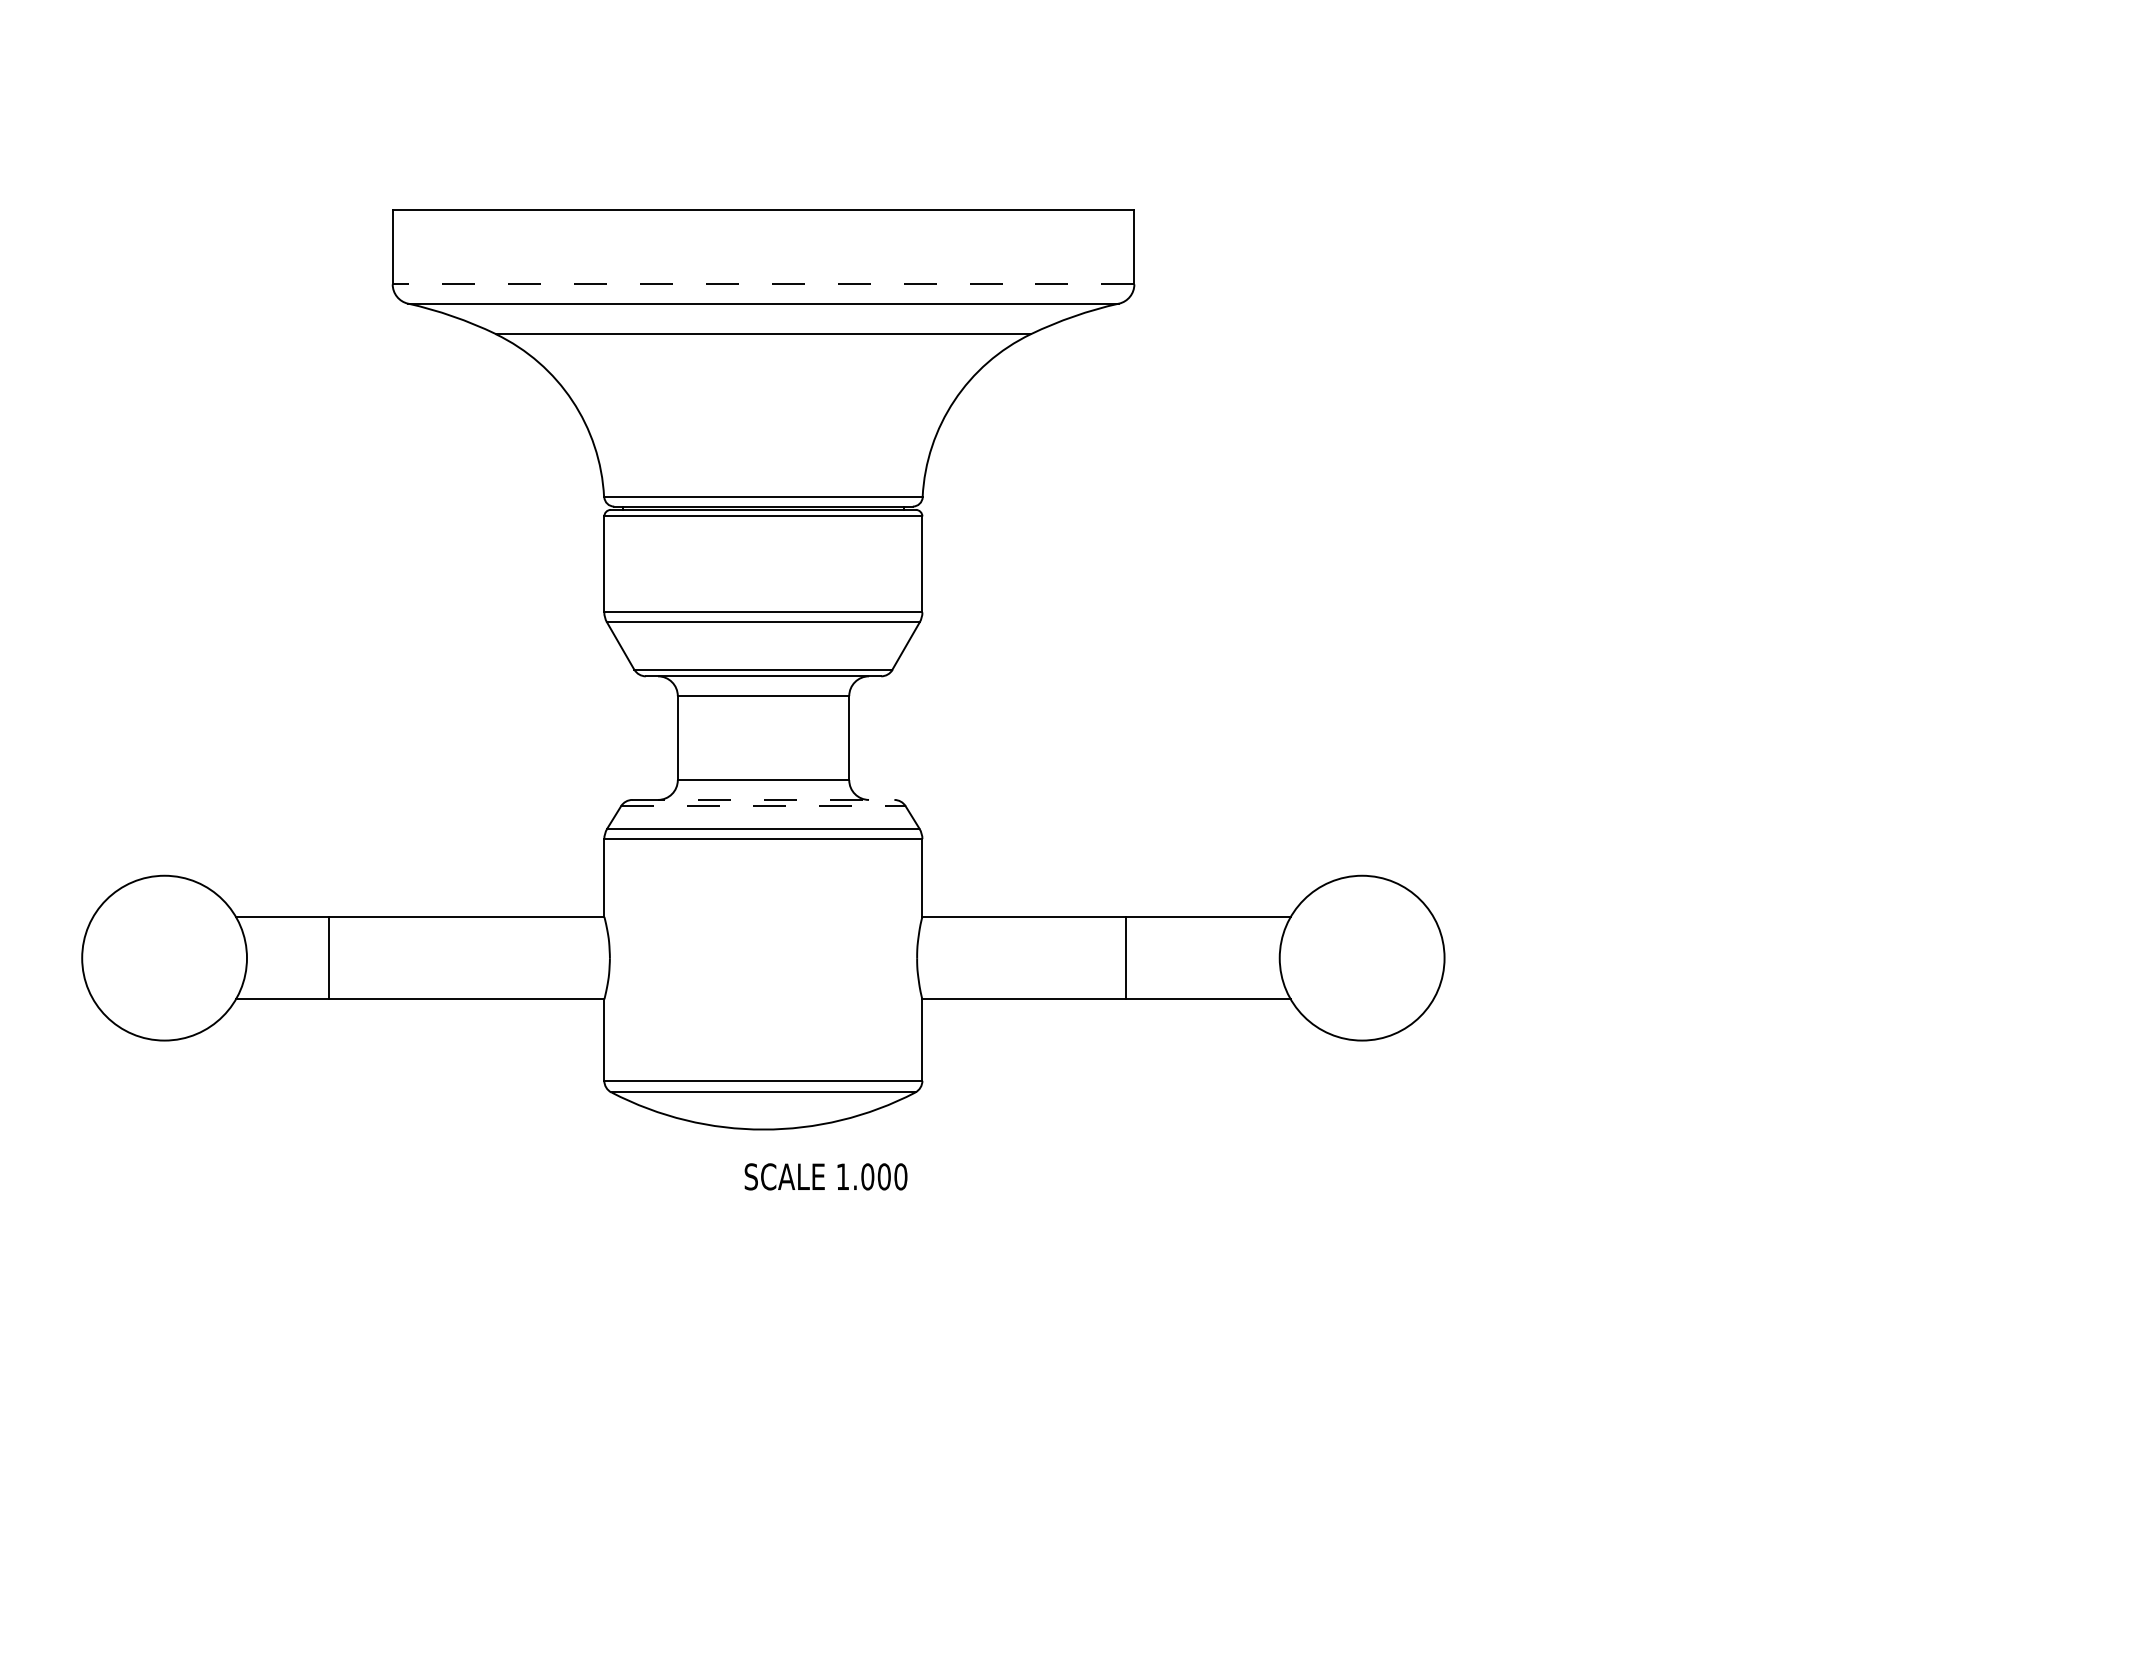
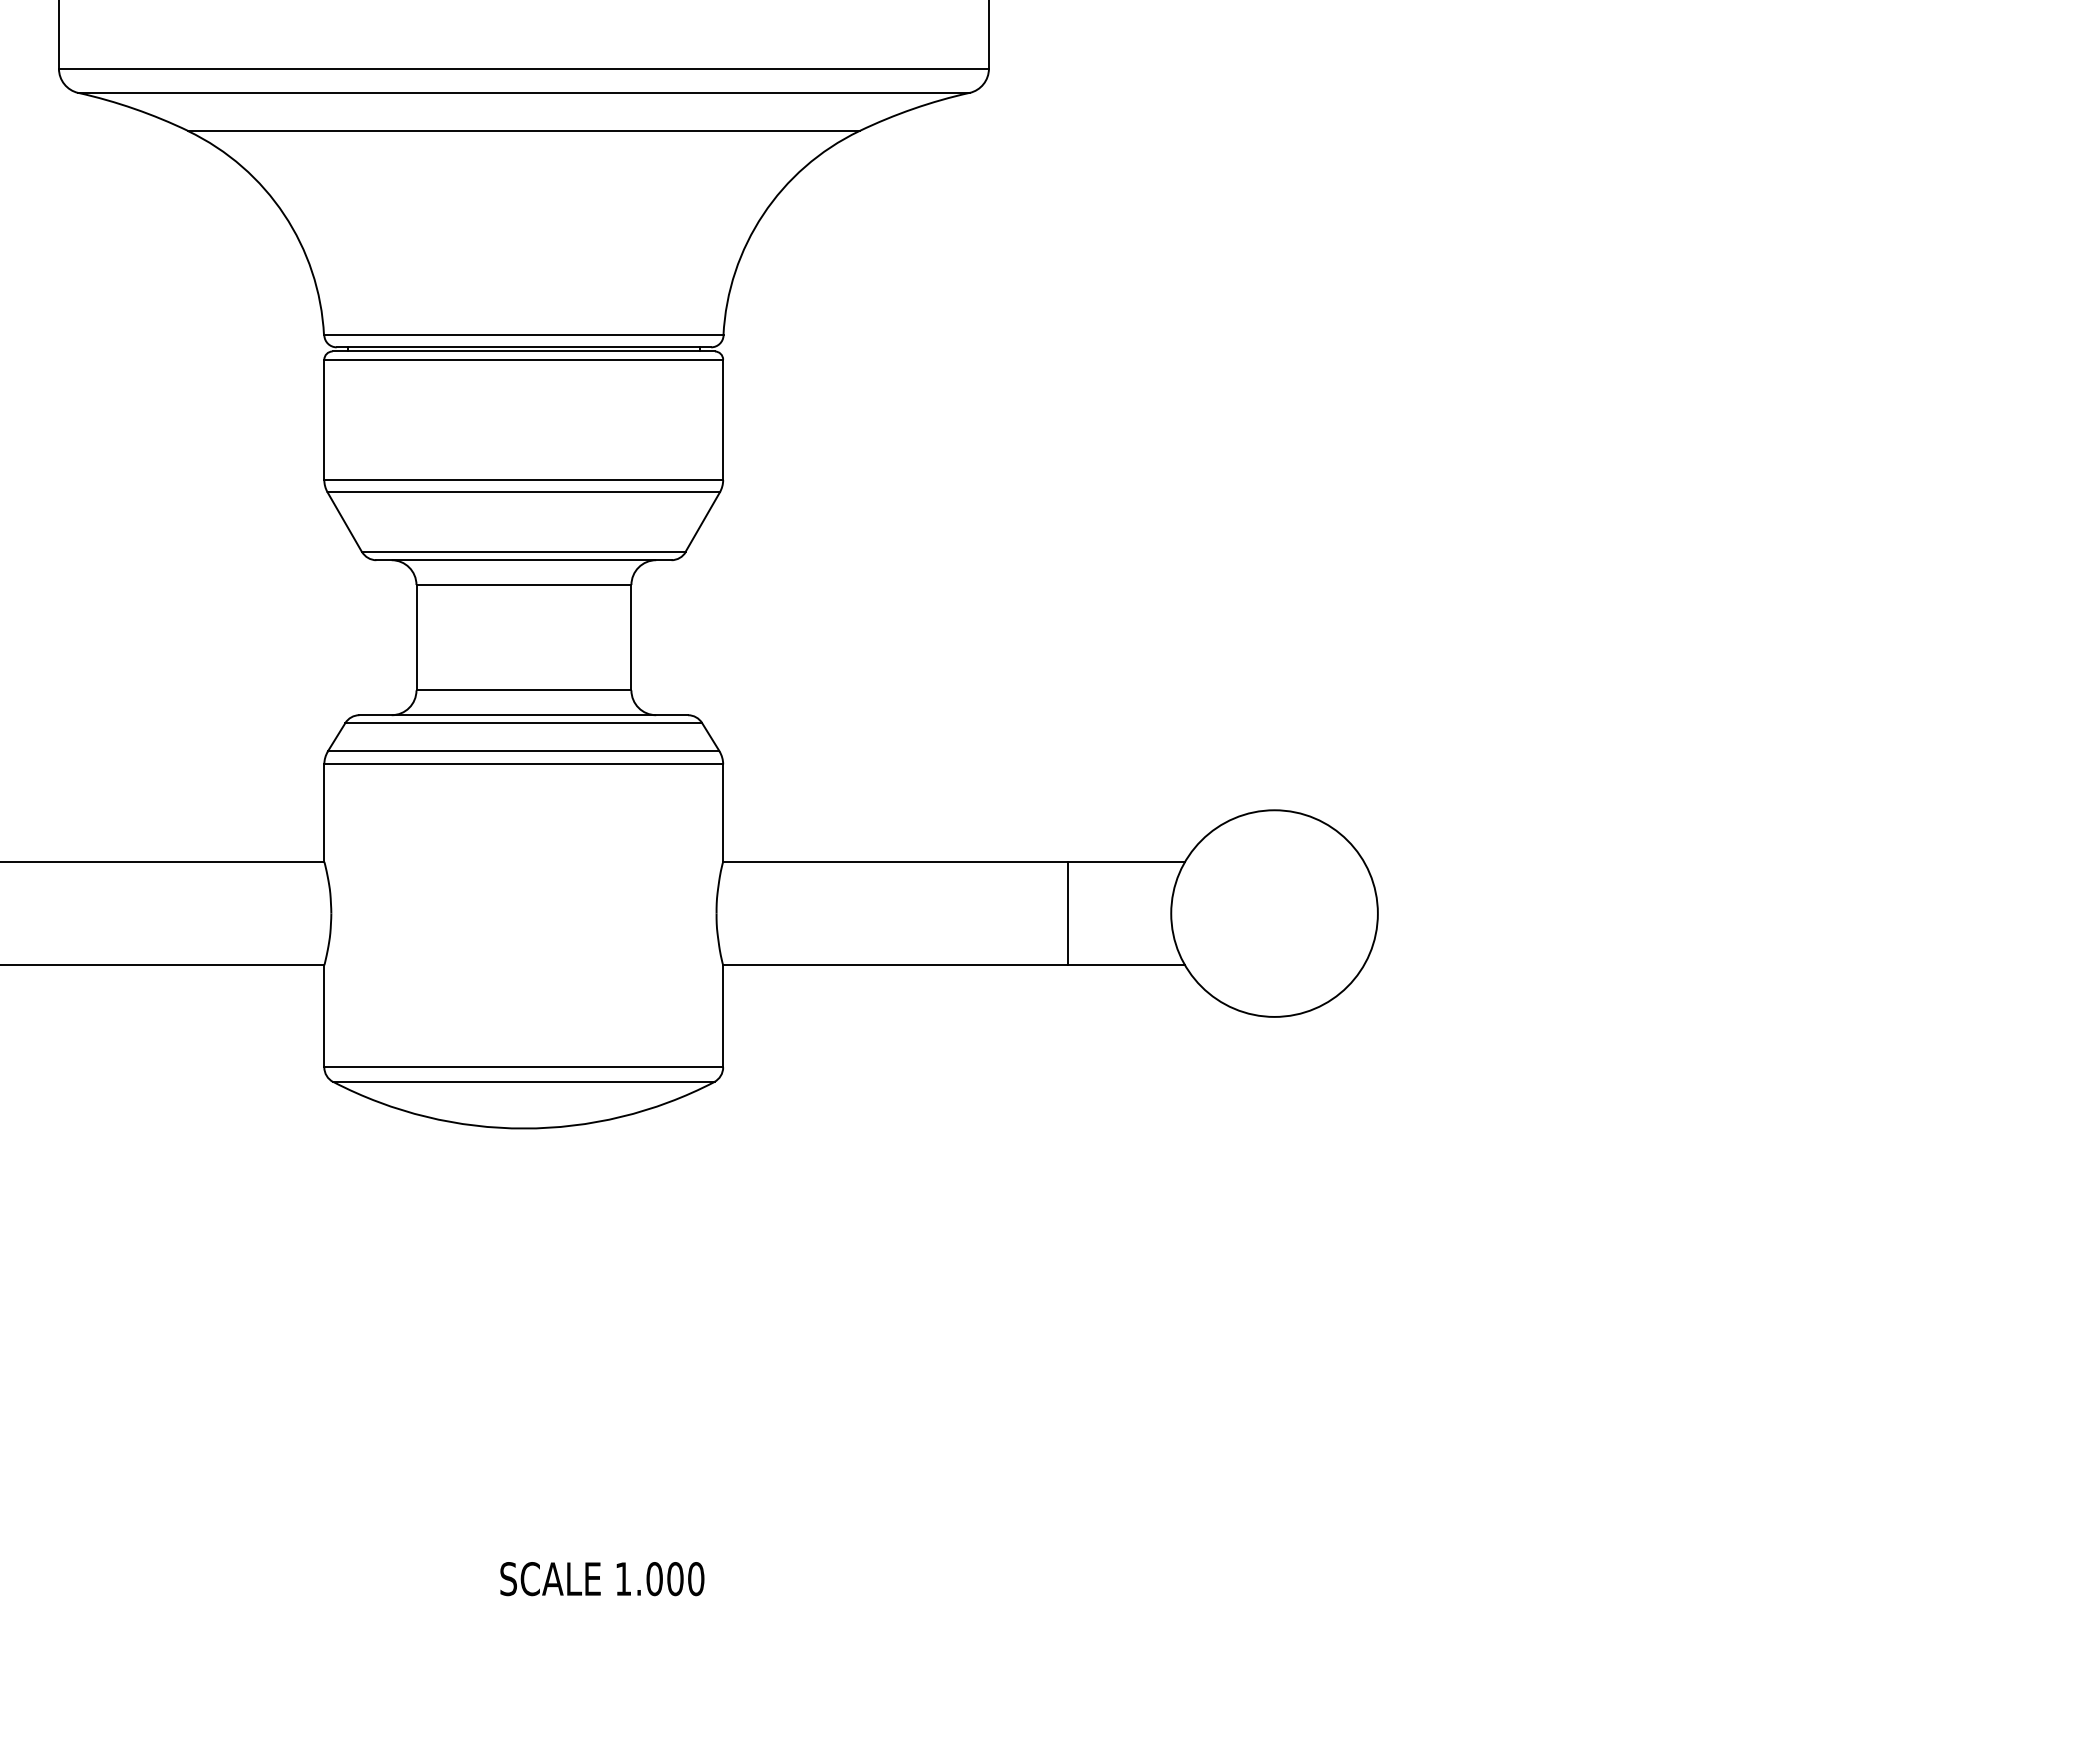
line: (763, 284) -> (523, 68), dashed -> solid
line: (763, 799) -> (523, 714), dashed -> solid
line: (763, 806) -> (523, 723), dashed -> solid
line: (1126, 957) -> (1068, 912), moved
text: (825, 1176) -> (601, 1578), moved

